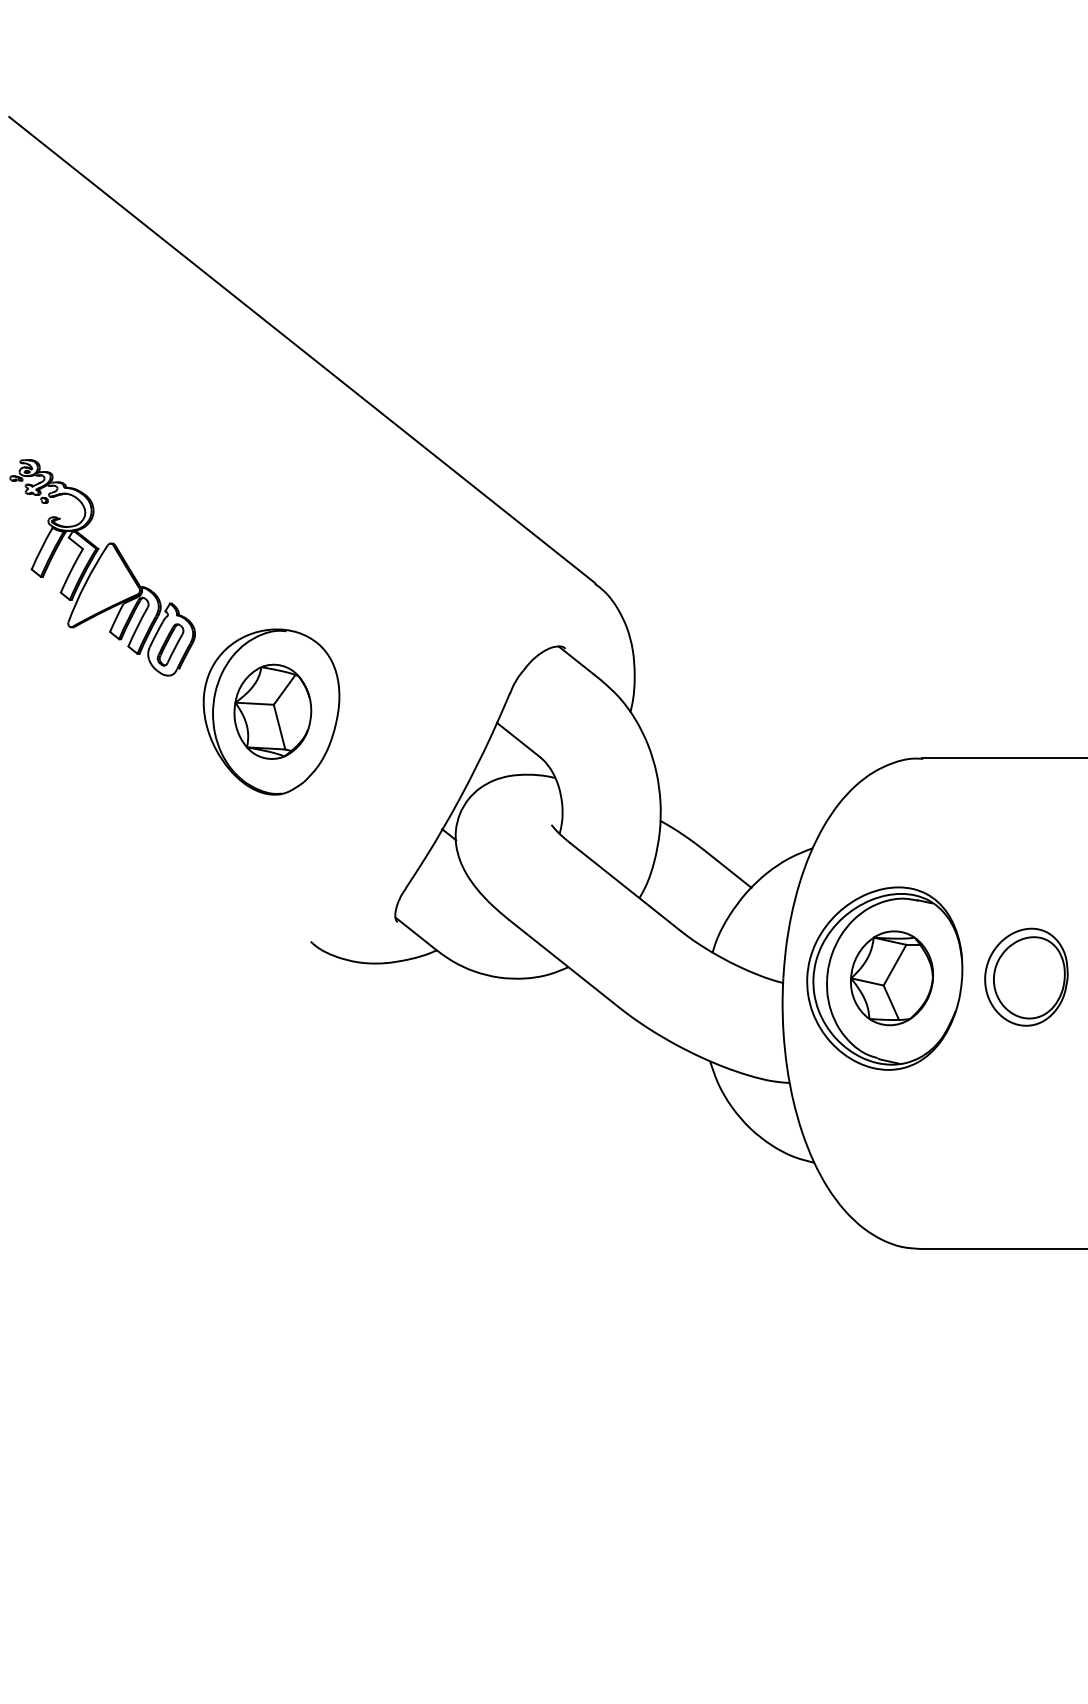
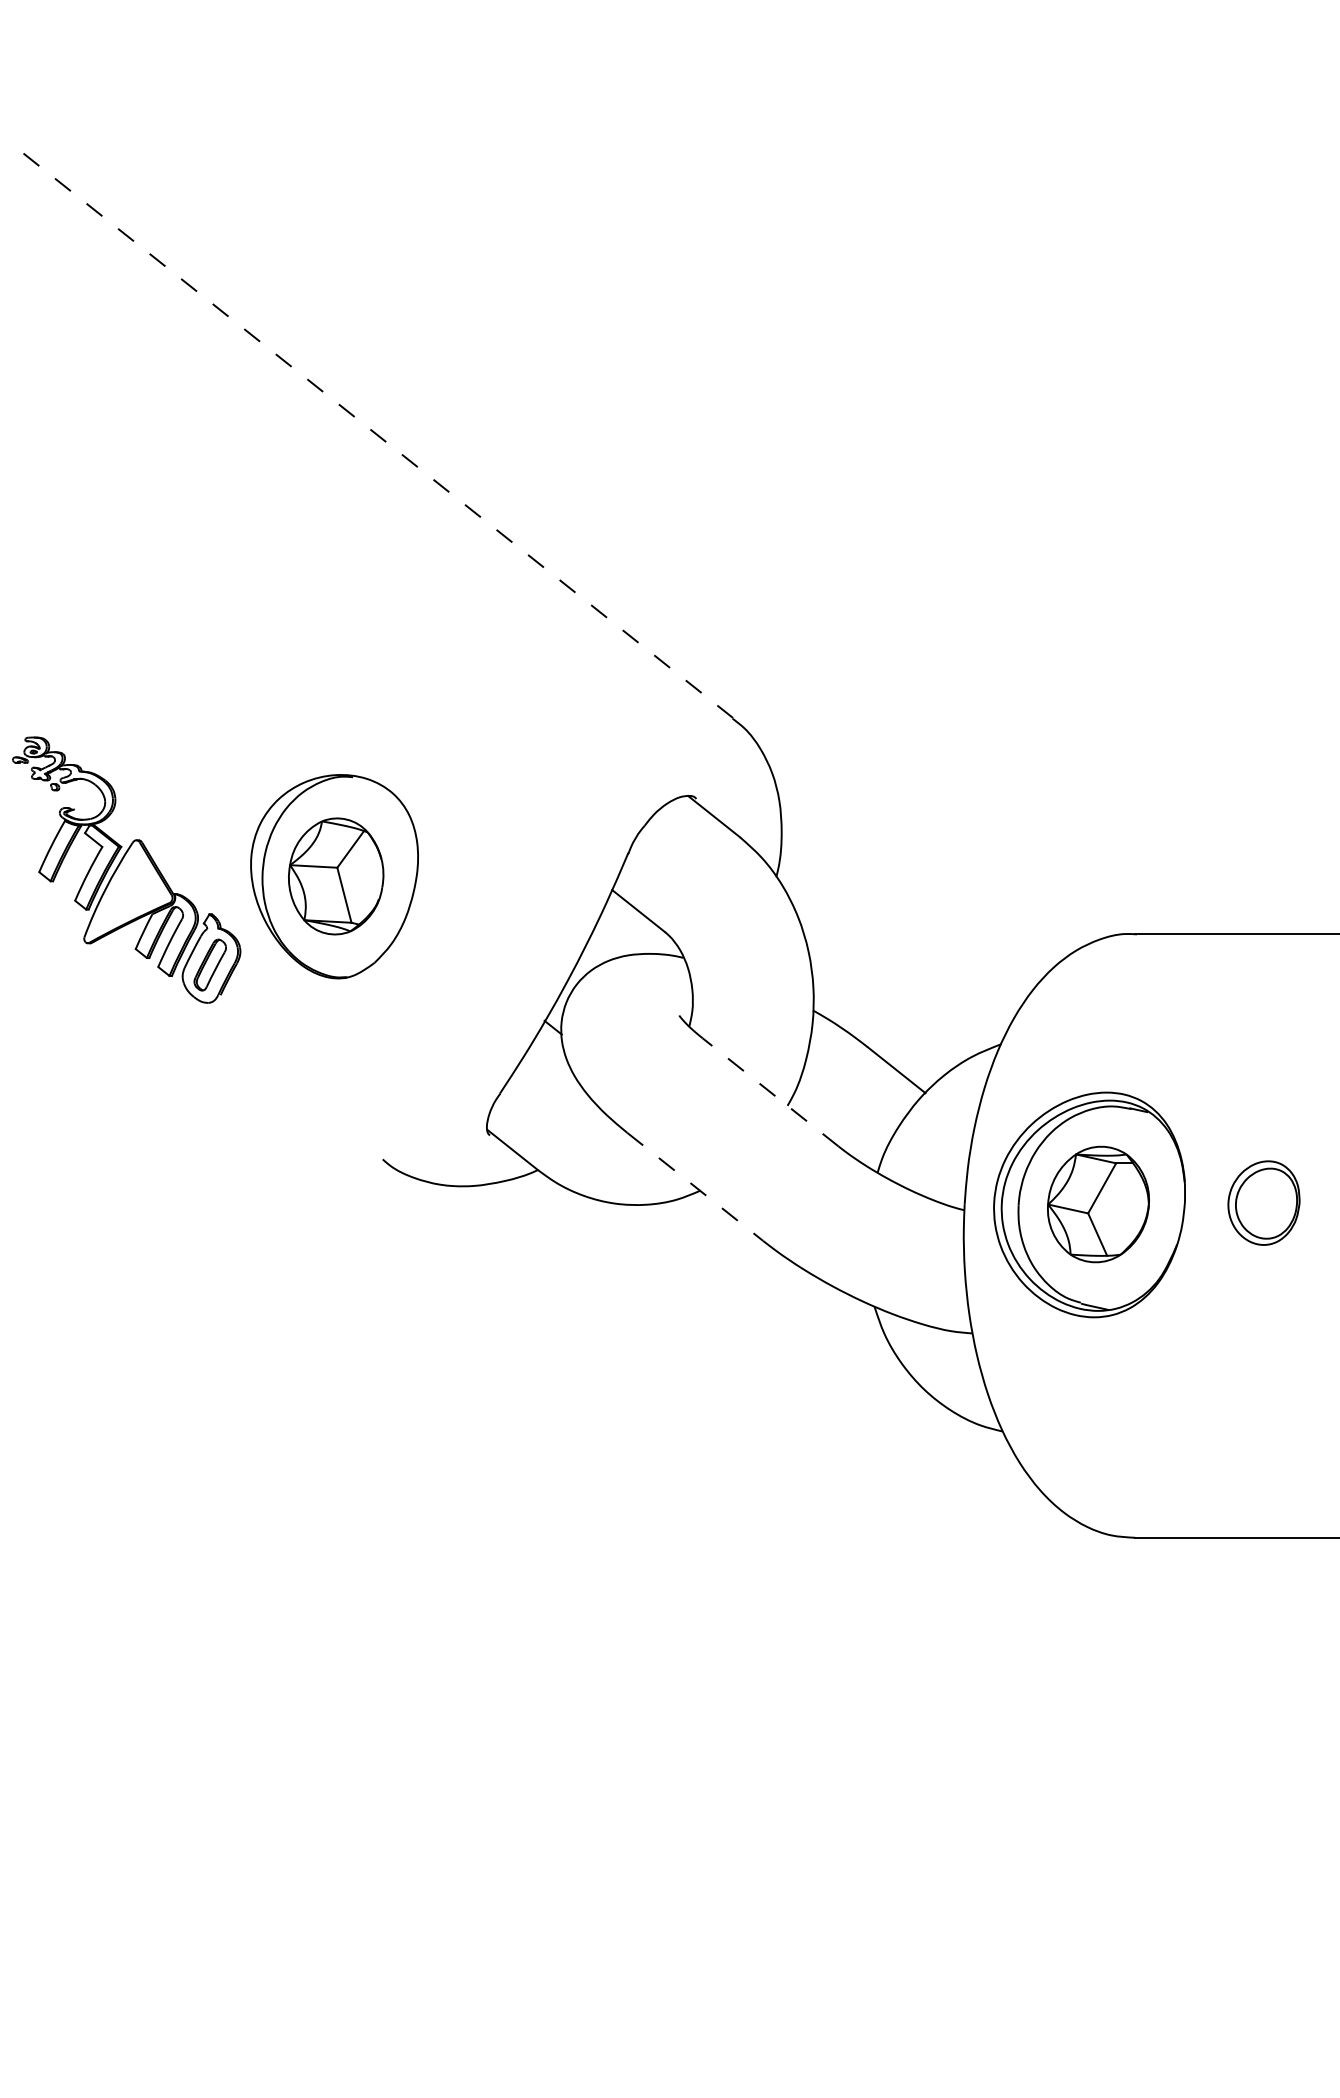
line: (301, 349) -> (371, 430), solid -> dashed
part: (102, 567) -> (126, 869), moved
line: (625, 887) -> (770, 1092), solid -> dashed
line: (564, 963) -> (695, 1186), solid -> dashed
part: (1026, 976) -> (1263, 1202), size x0.7

